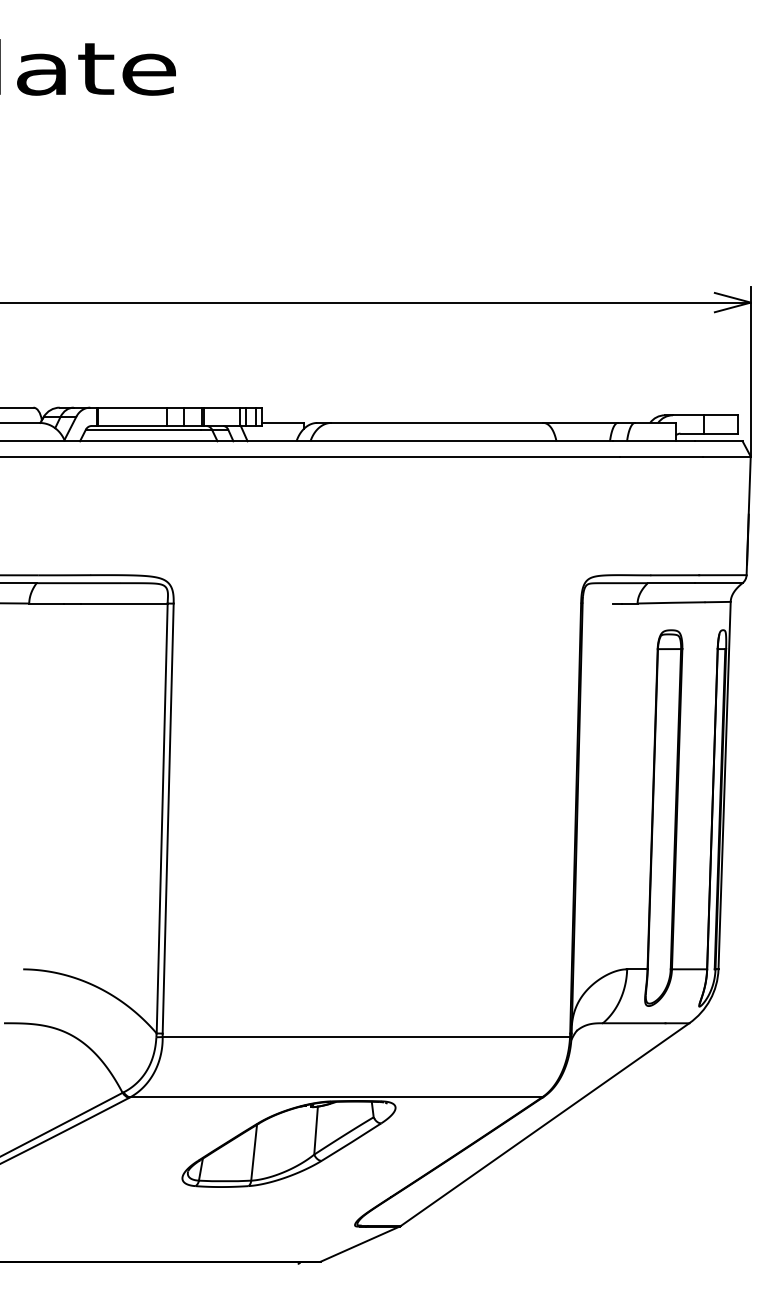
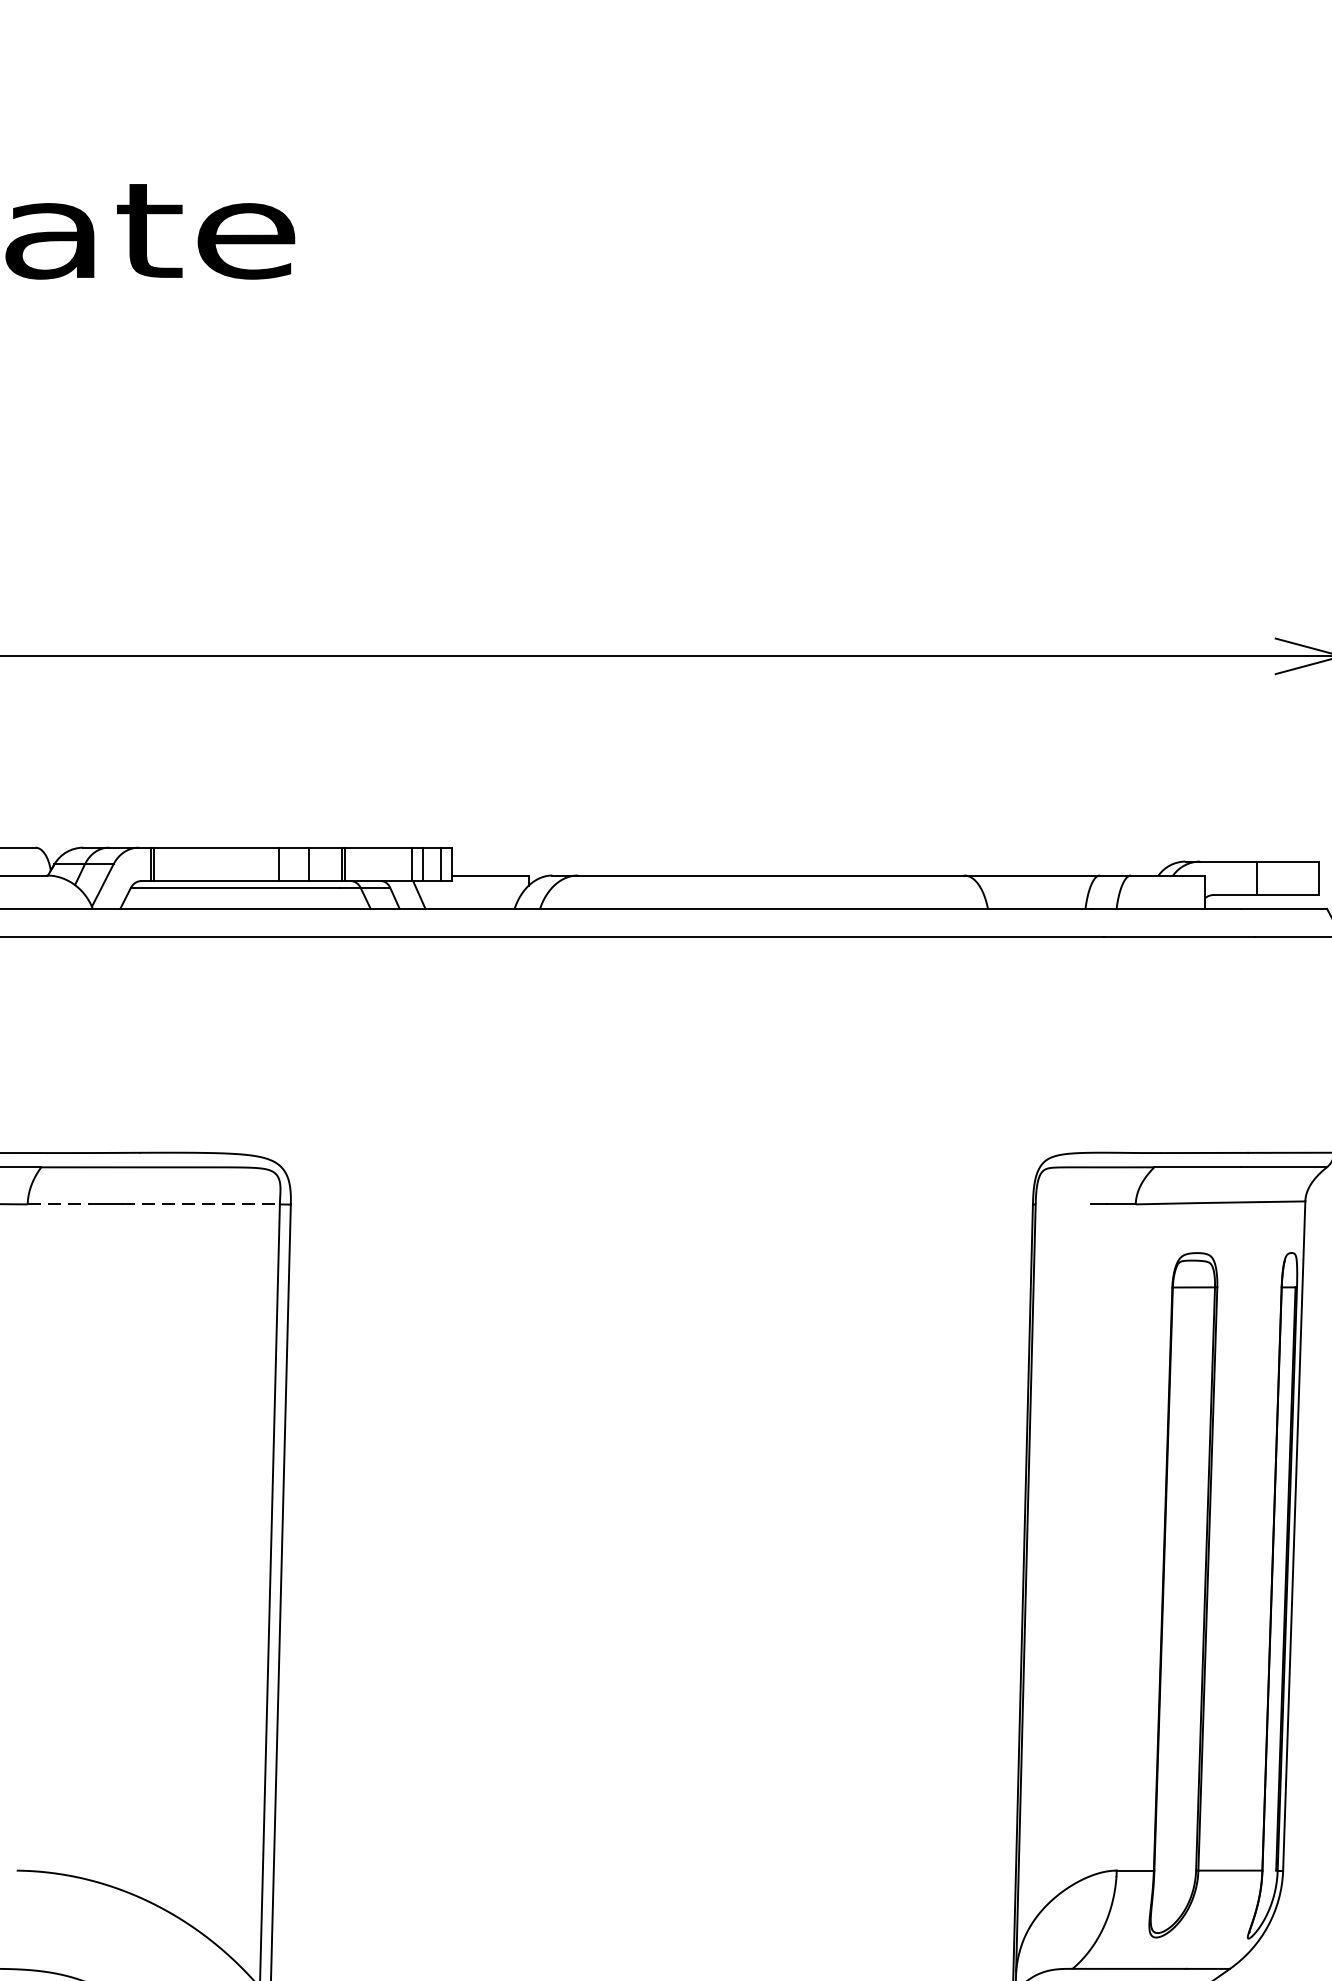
line: (47, 603) -> (61, 1204), solid -> dashed
line: (124, 603) -> (201, 1204), solid -> dashed

